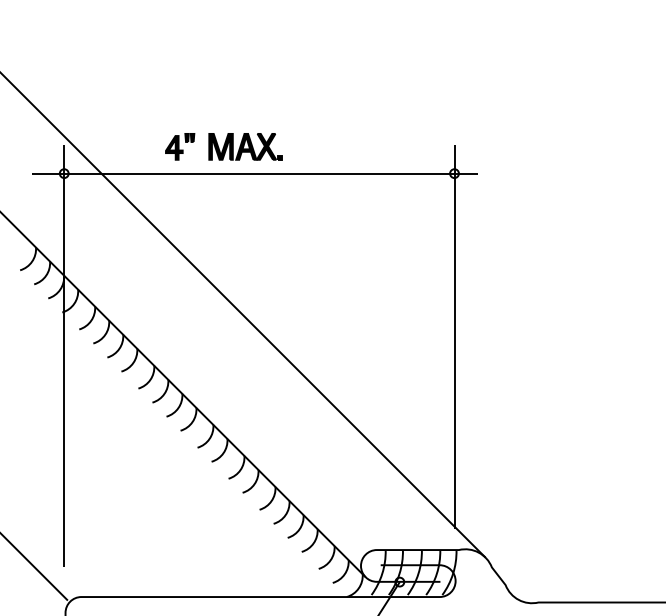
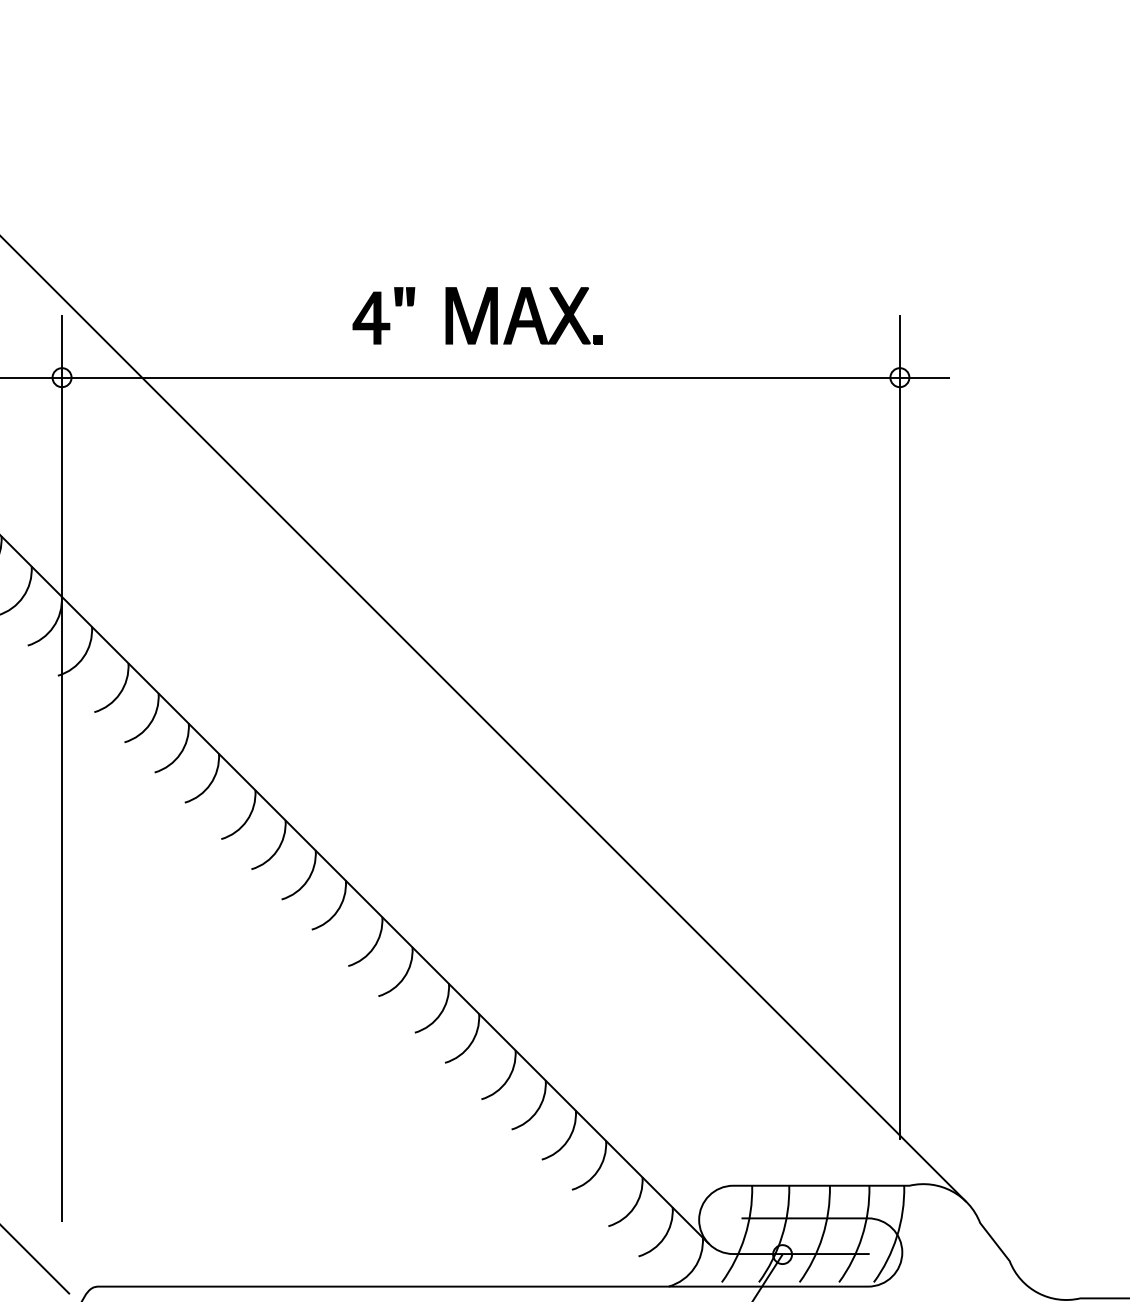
part: (223, 146) -> (476, 315), moved

